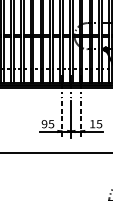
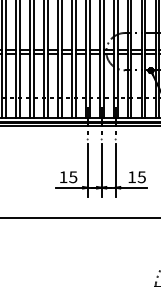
line: (61, 120) -> (87, 171), dashed -> solid
line: (81, 120) -> (115, 171), dashed -> solid
text: (44, 124) -> (63, 177), 95 -> 15

